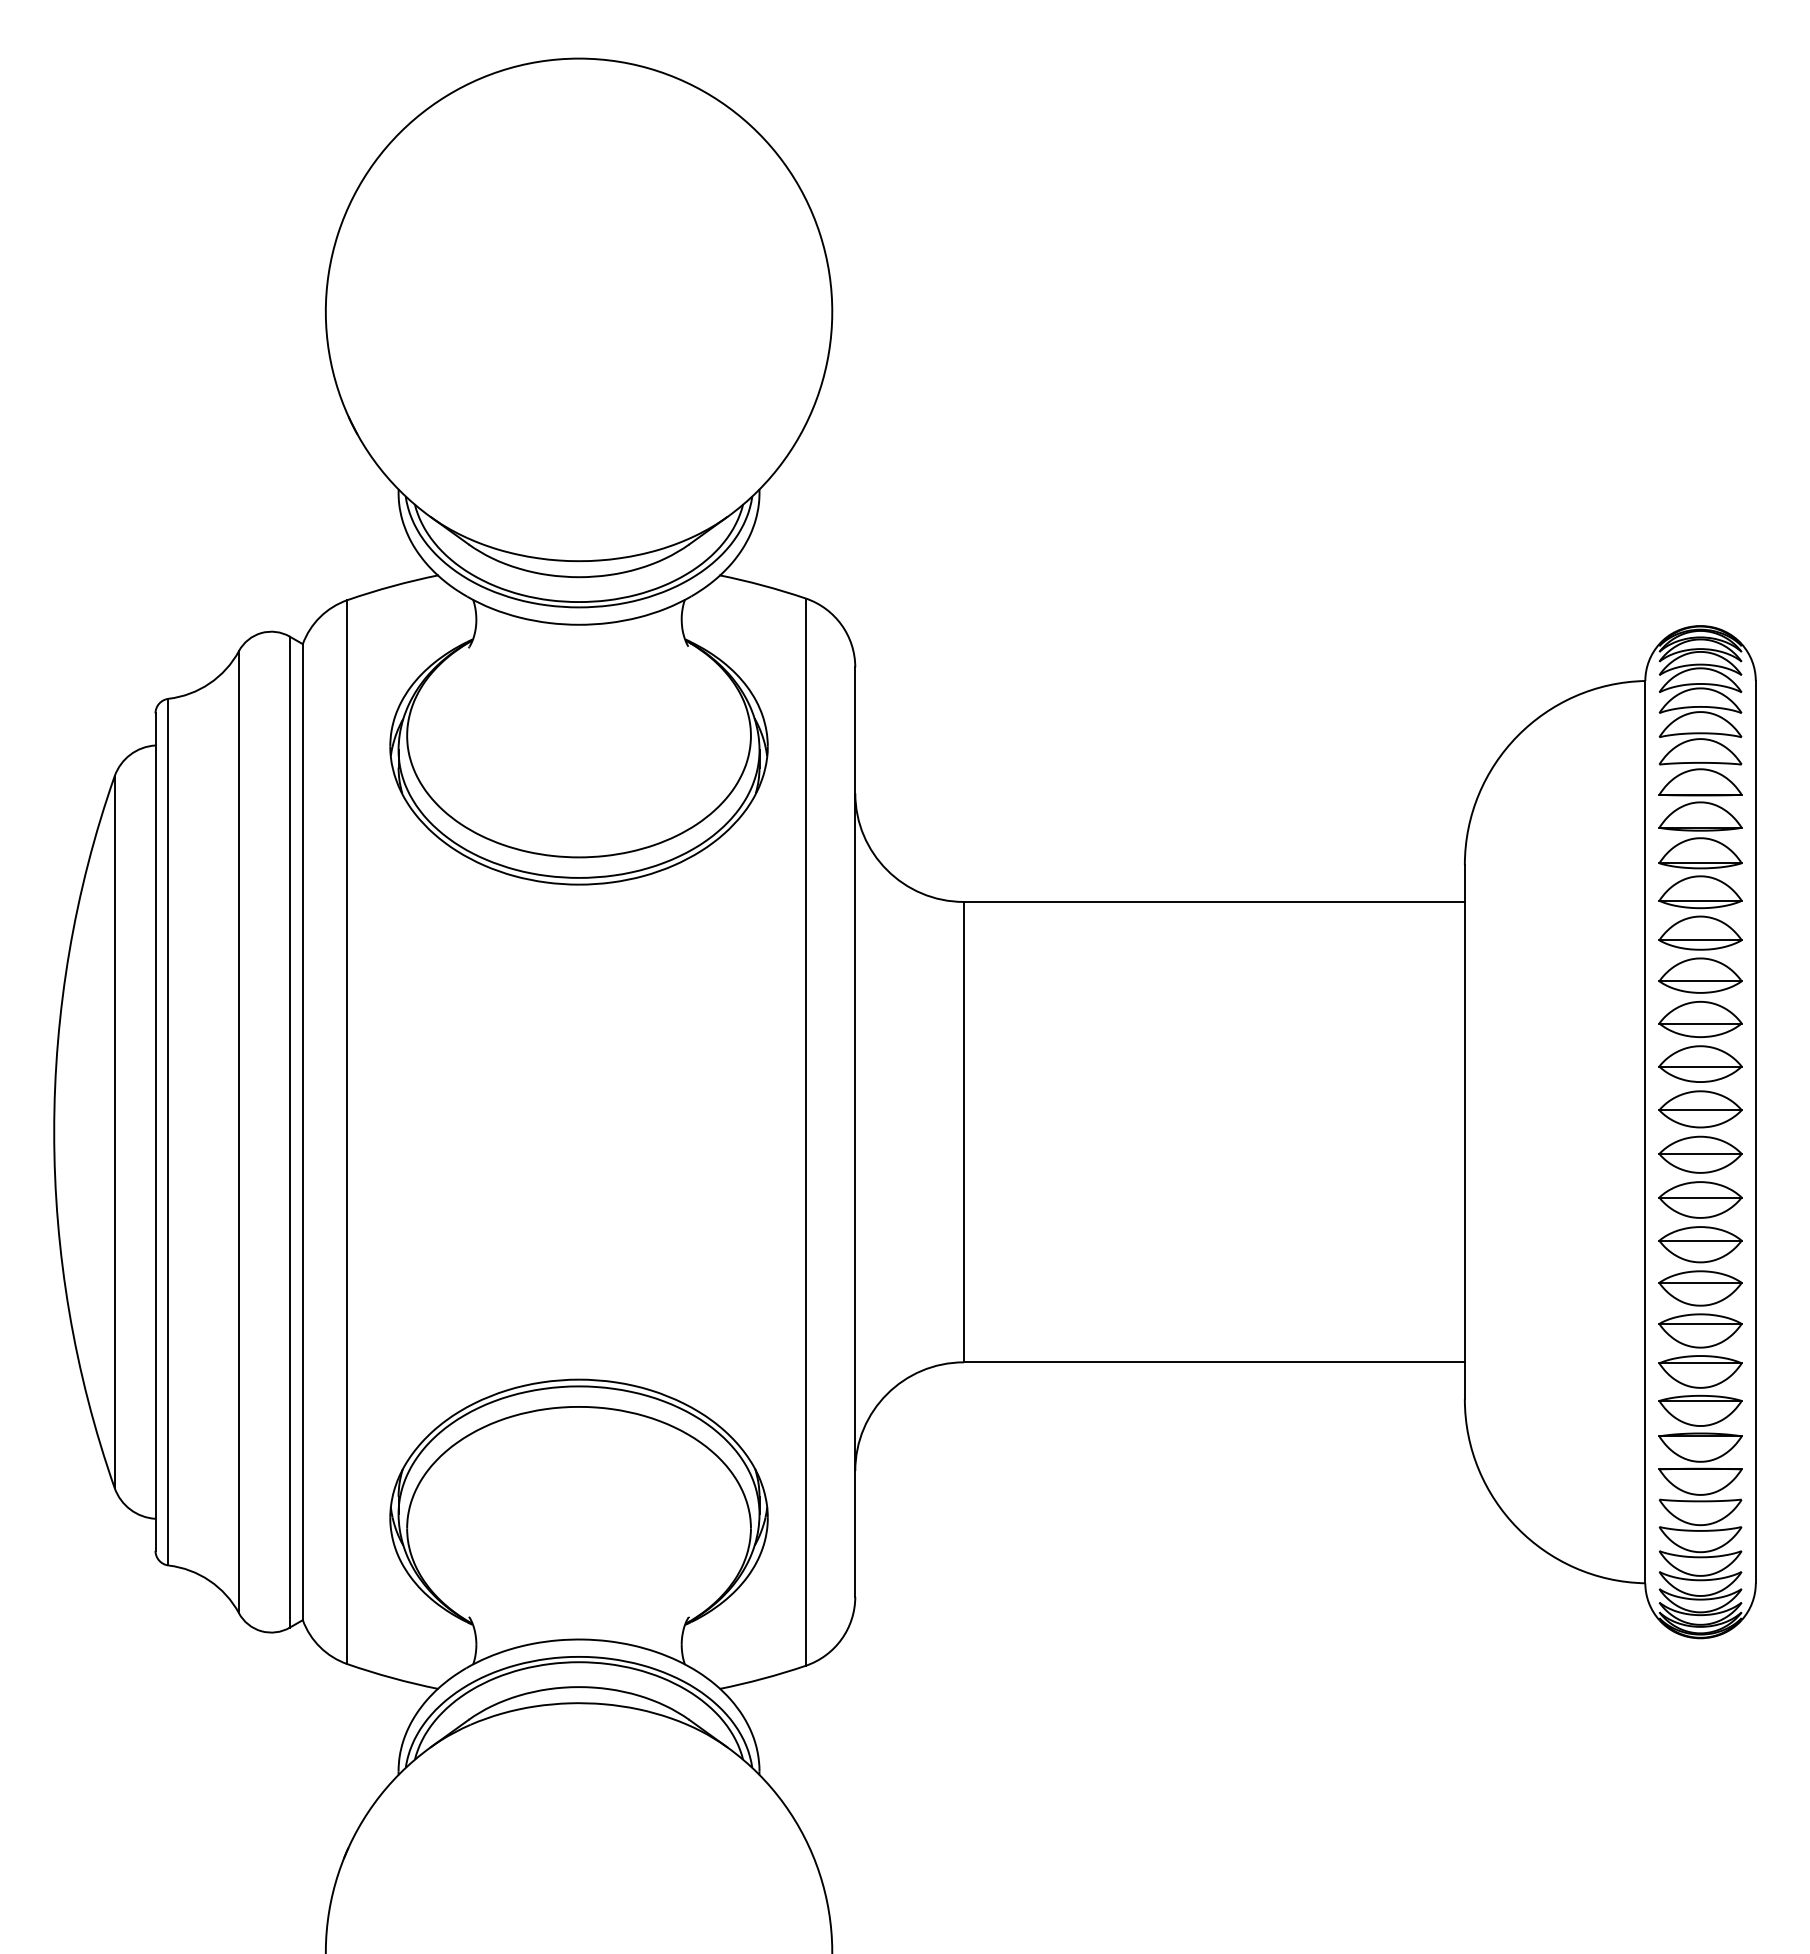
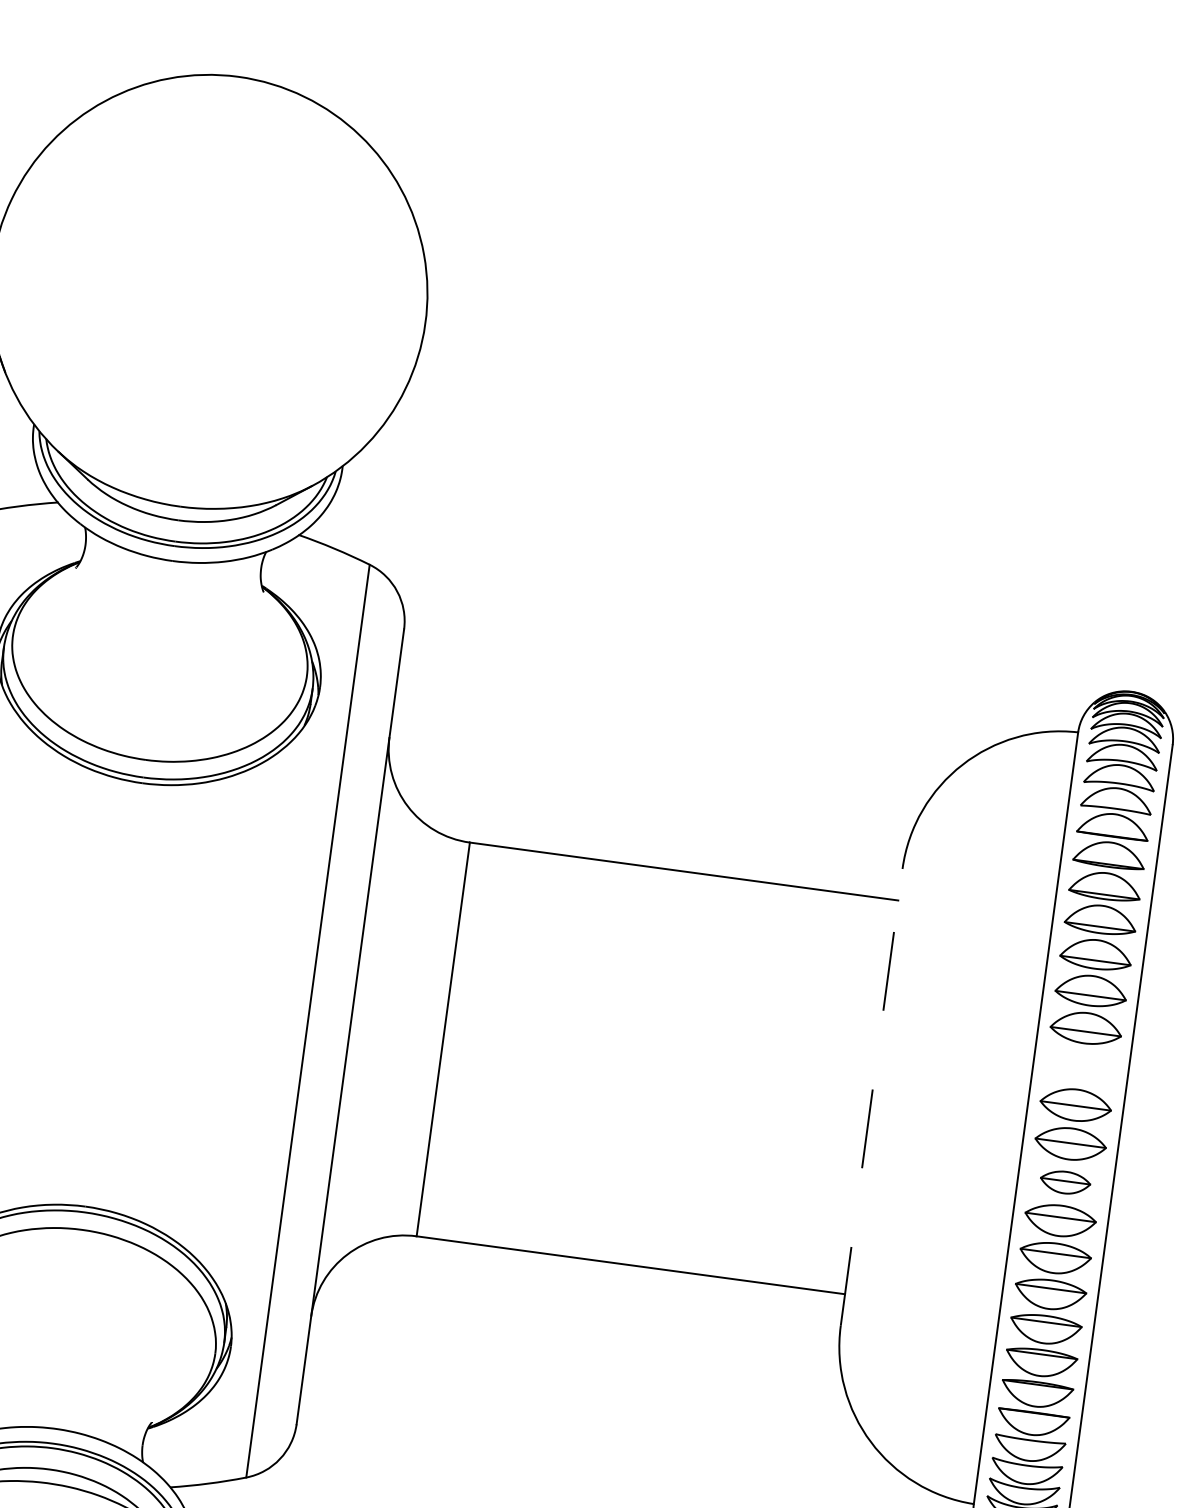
part: (1700, 1063) -> (1081, 1065), removed
line: (1464, 1131) -> (871, 1096), solid -> dashed
part: (1700, 1199) -> (1065, 1182), size x0.7

